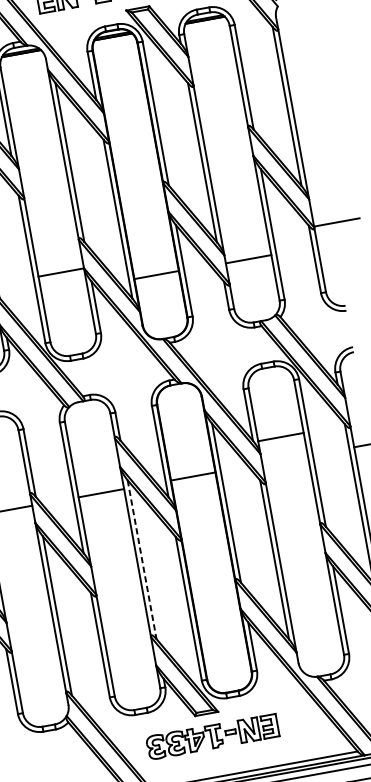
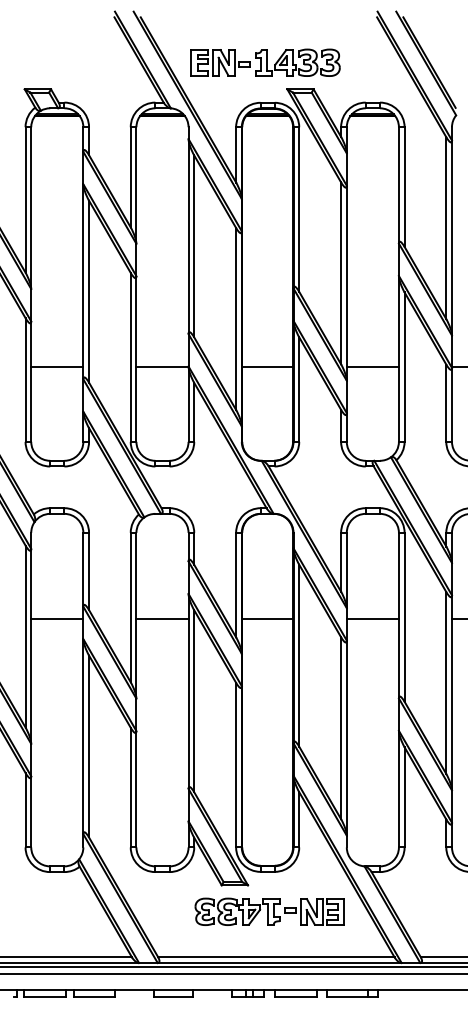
line: (248, 259) -> (372, 366), moved
line: (156, 274) -> (267, 366), moved
line: (280, 437) -> (372, 619), moved
line: (142, 559) -> (194, 701), dashed -> solid
part: (212, 736) -> (269, 911), moved

